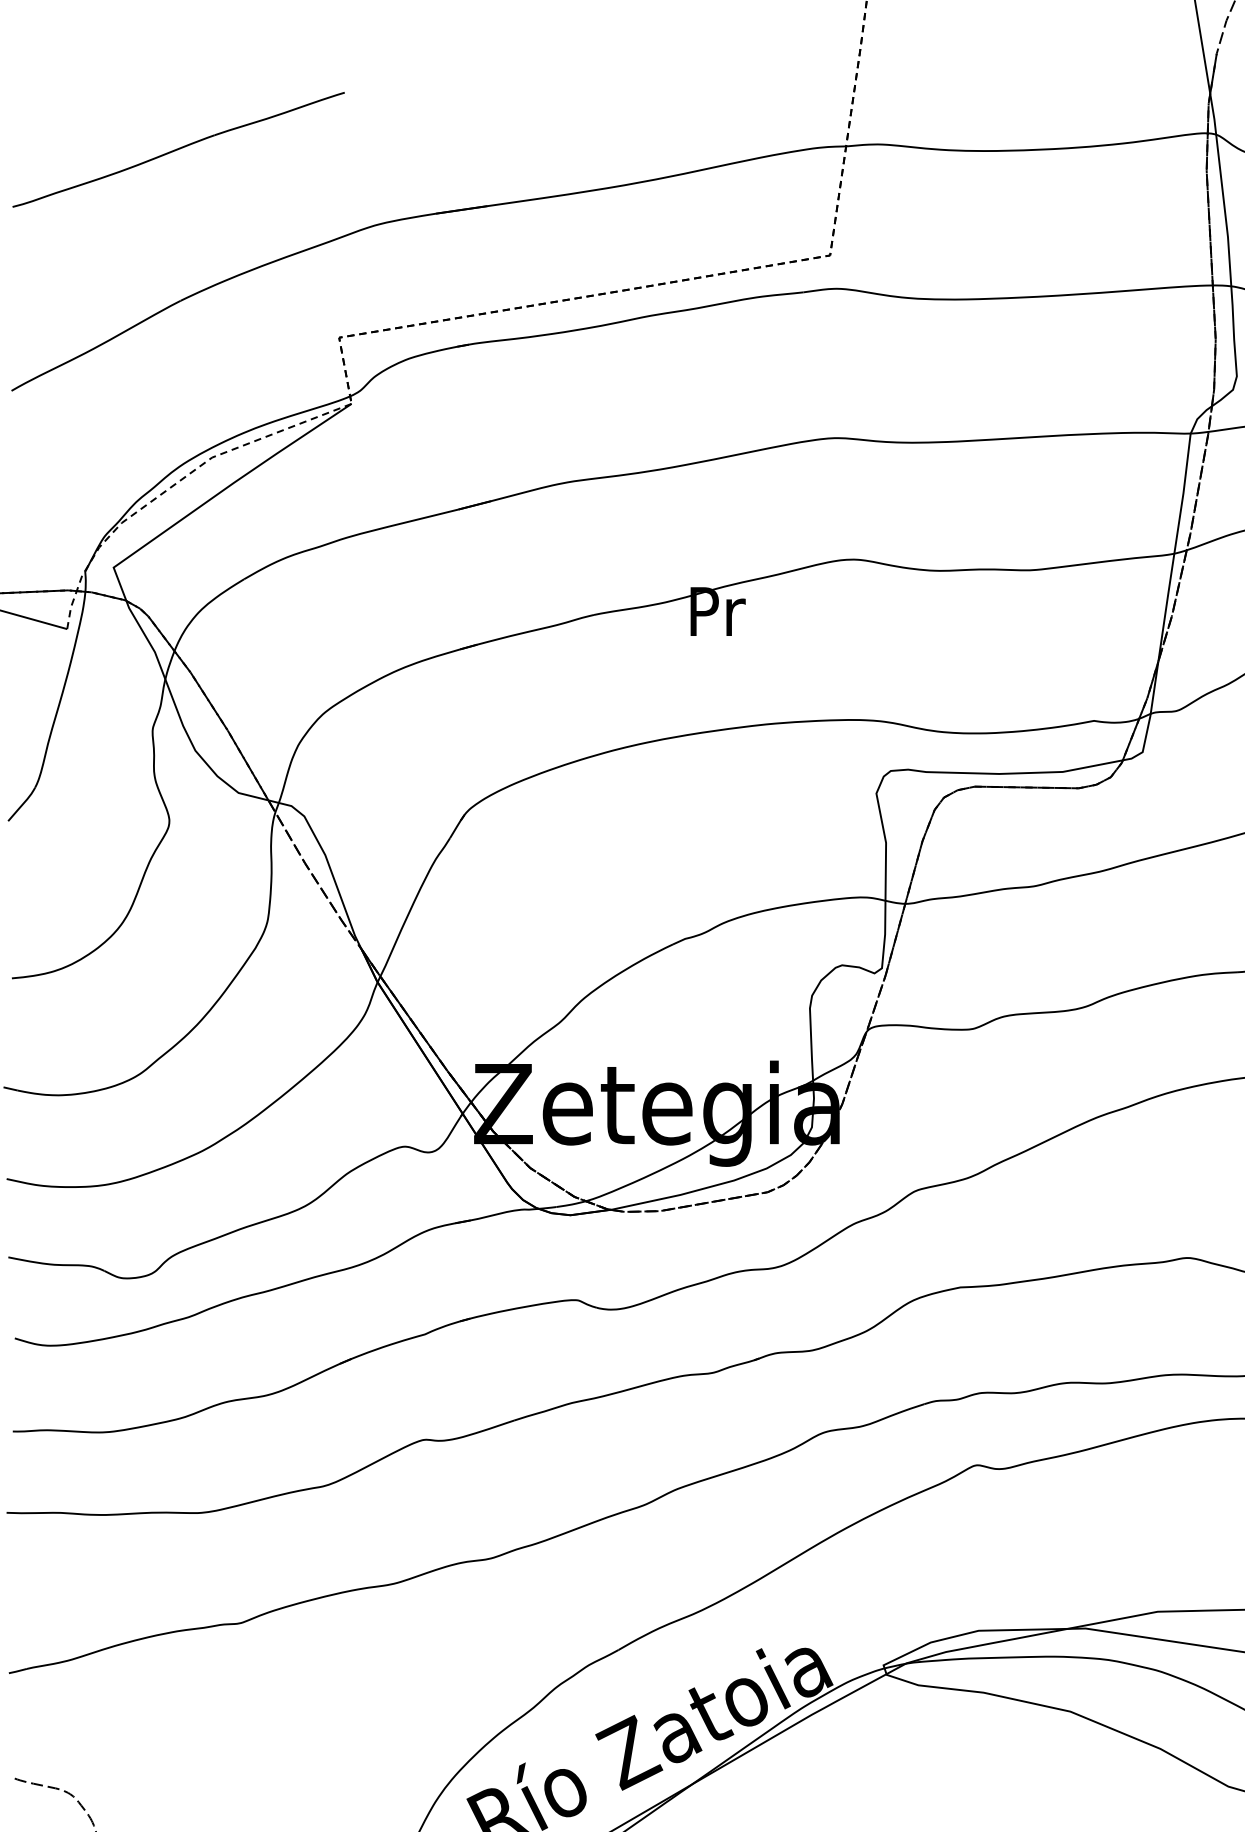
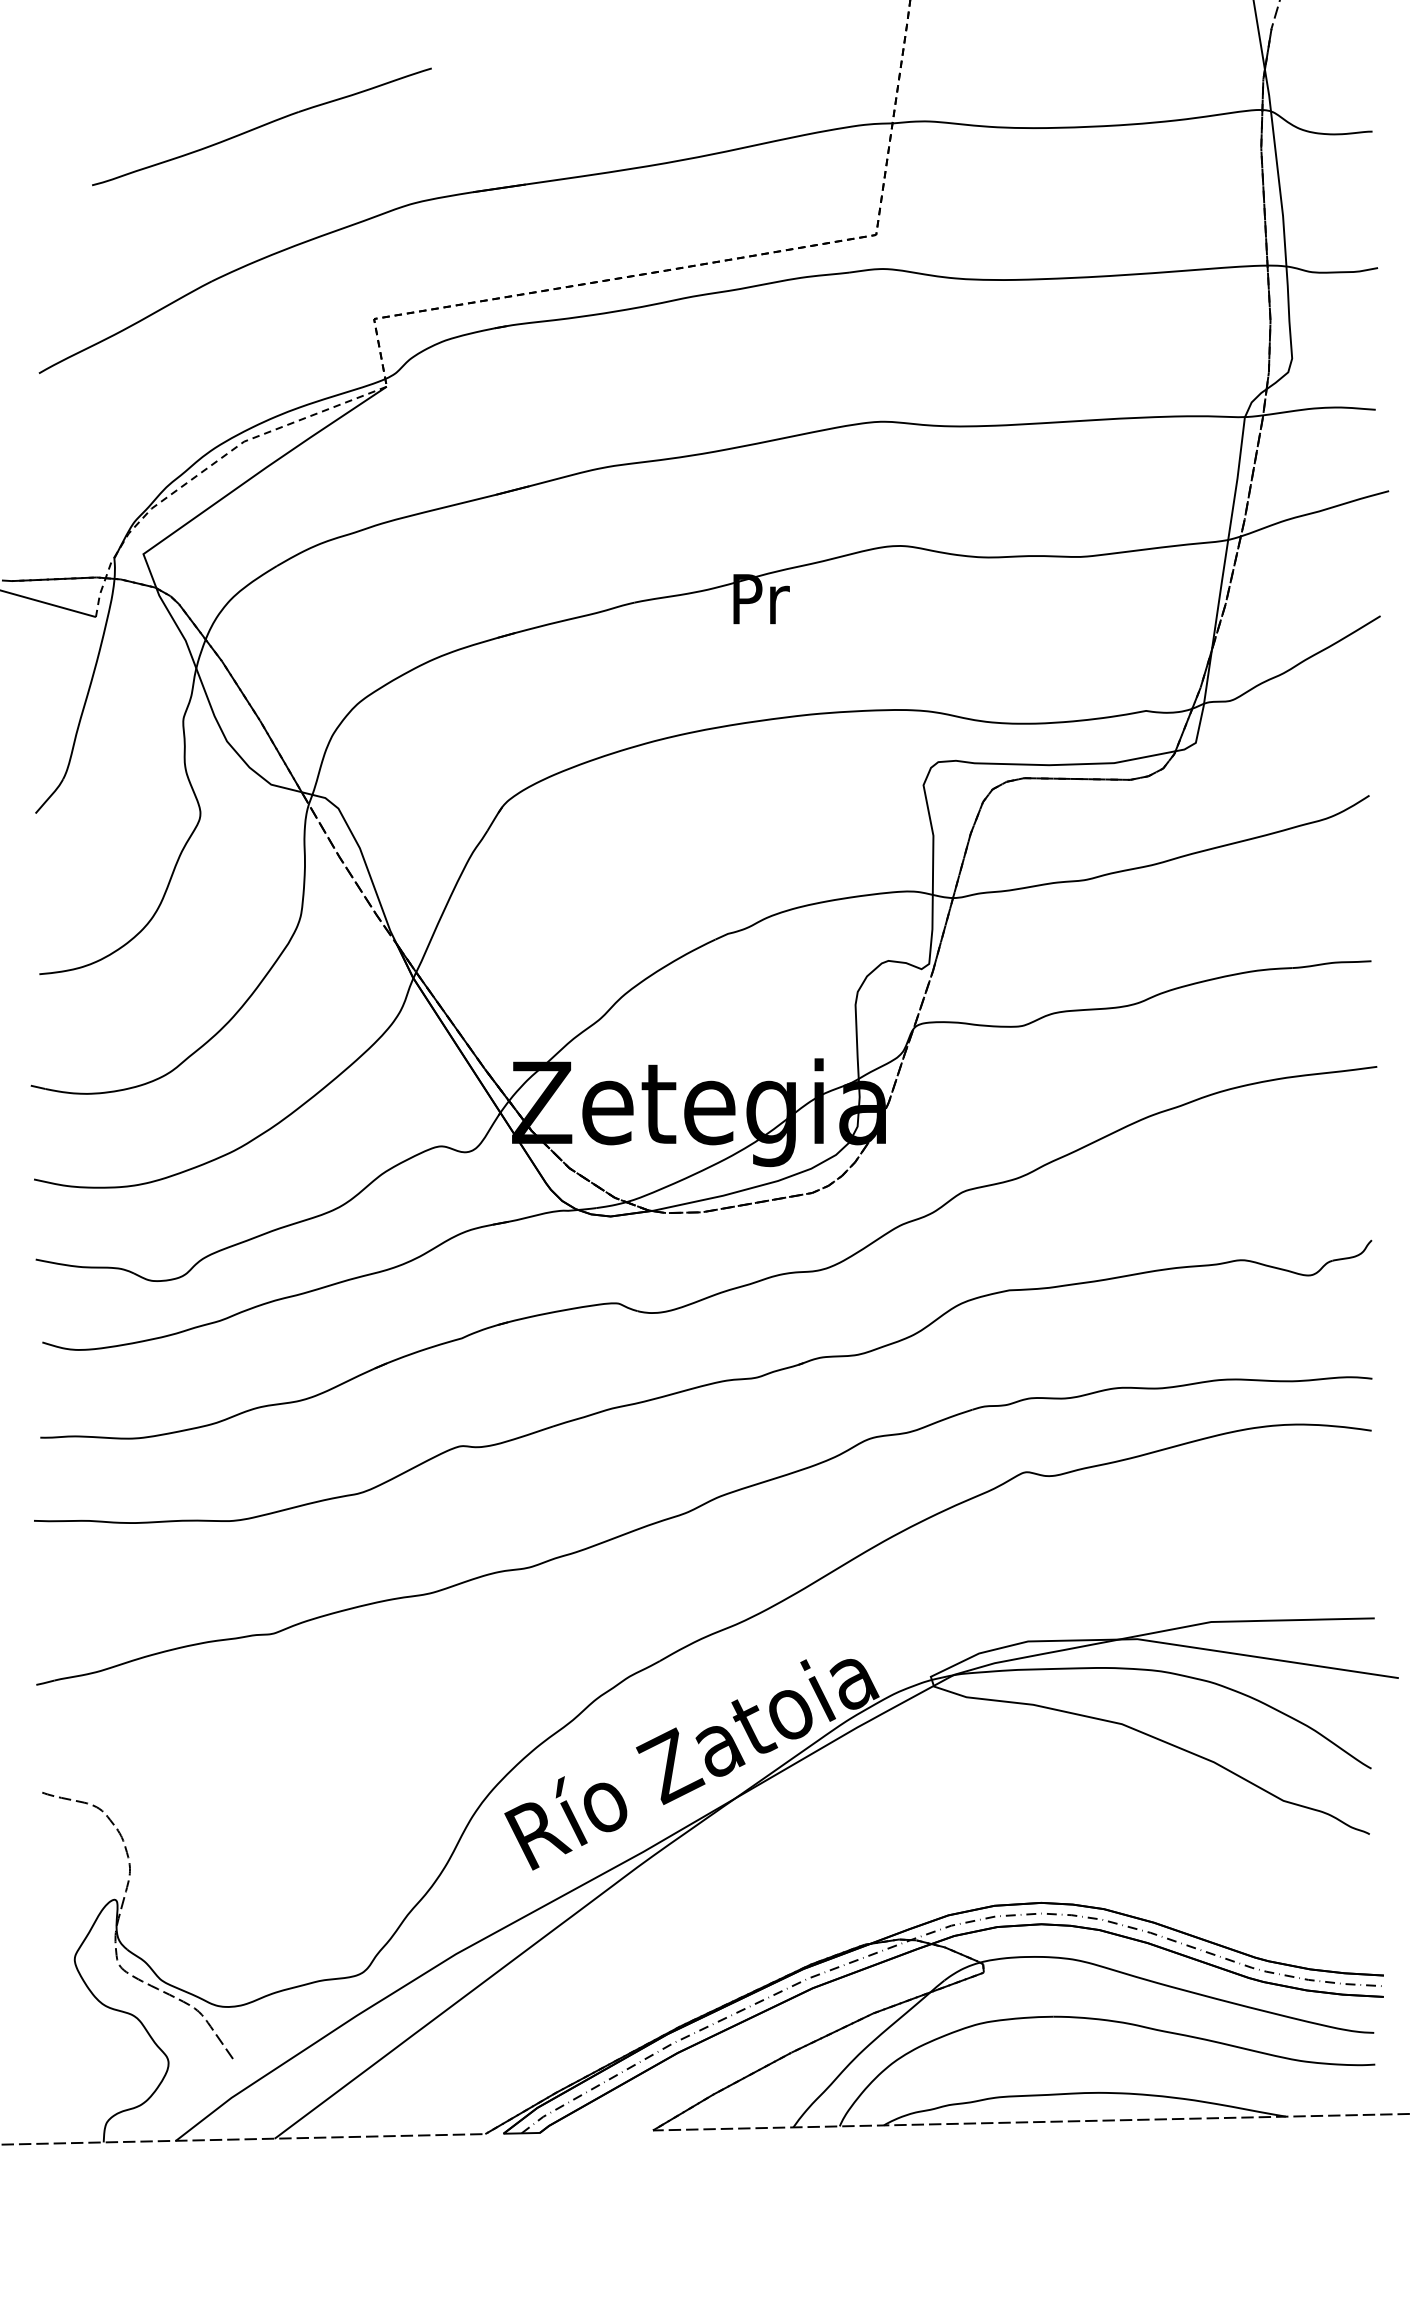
part: (178, 149) -> (261, 126), moved

